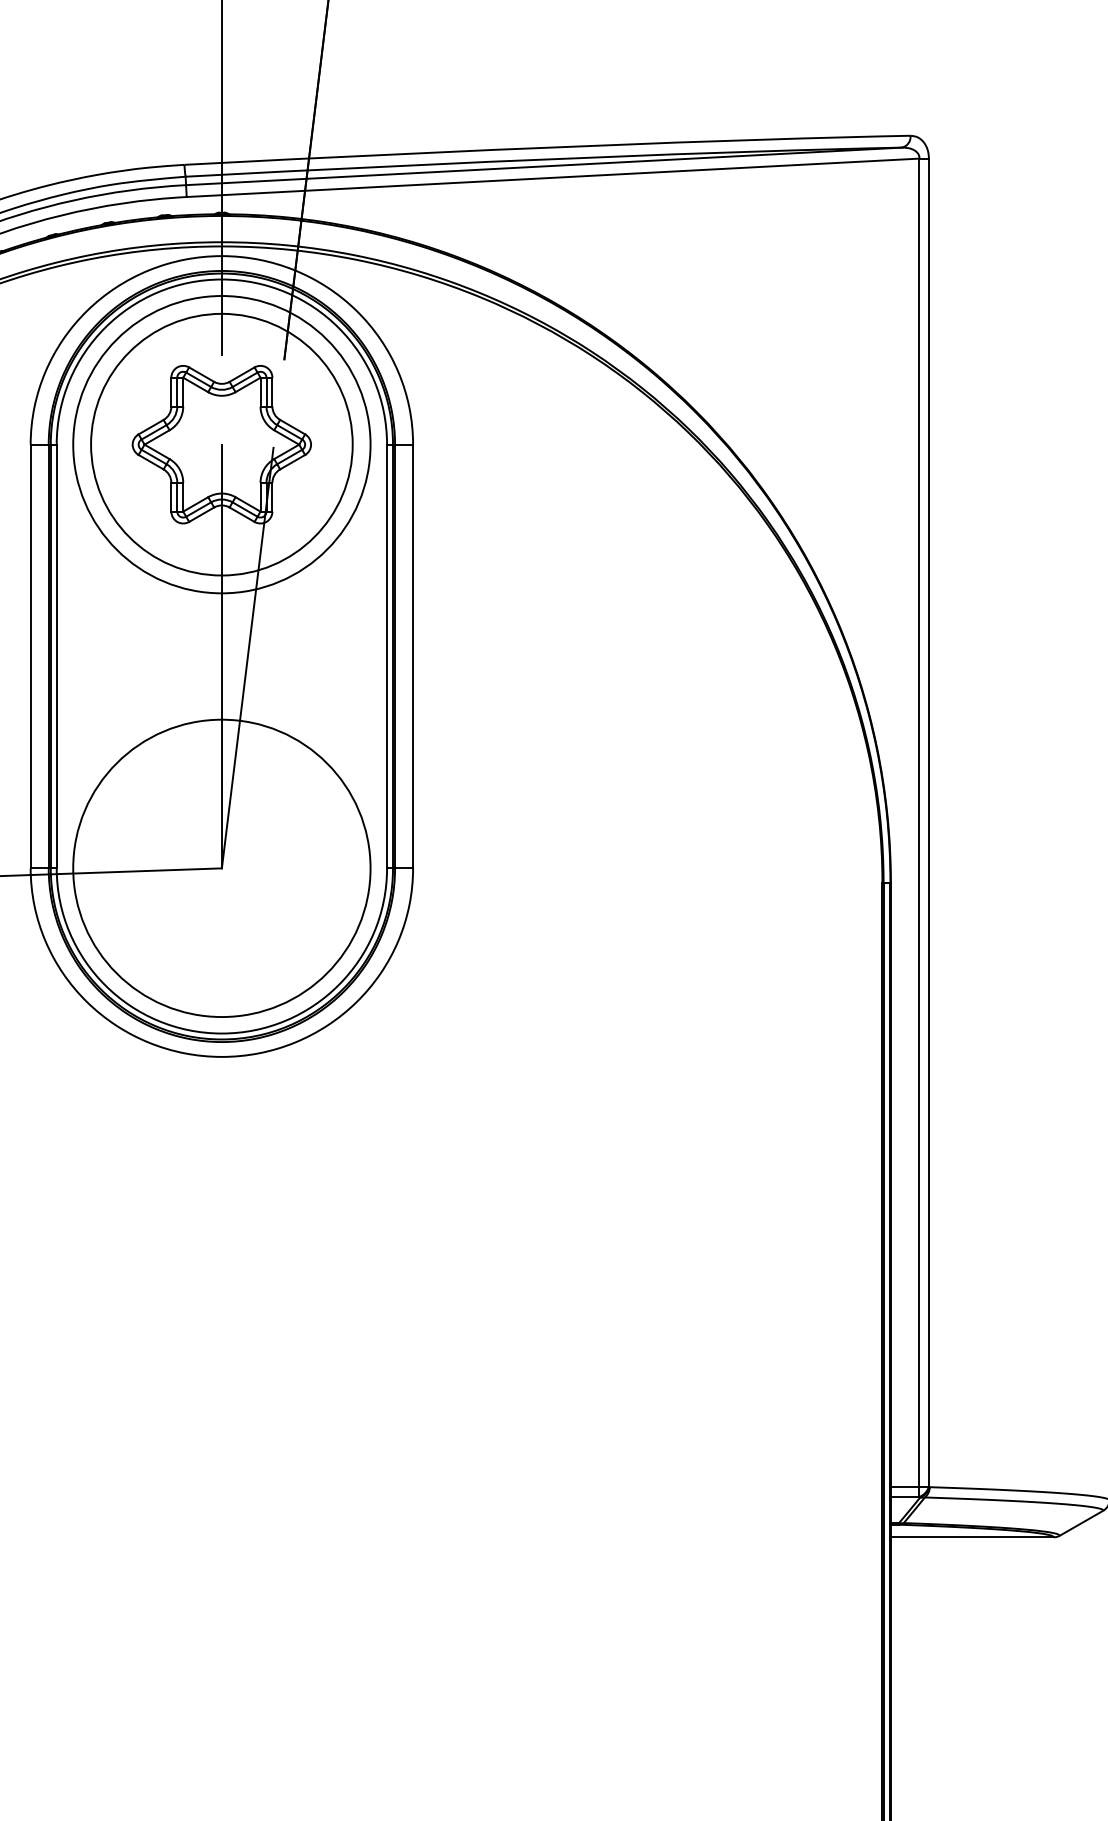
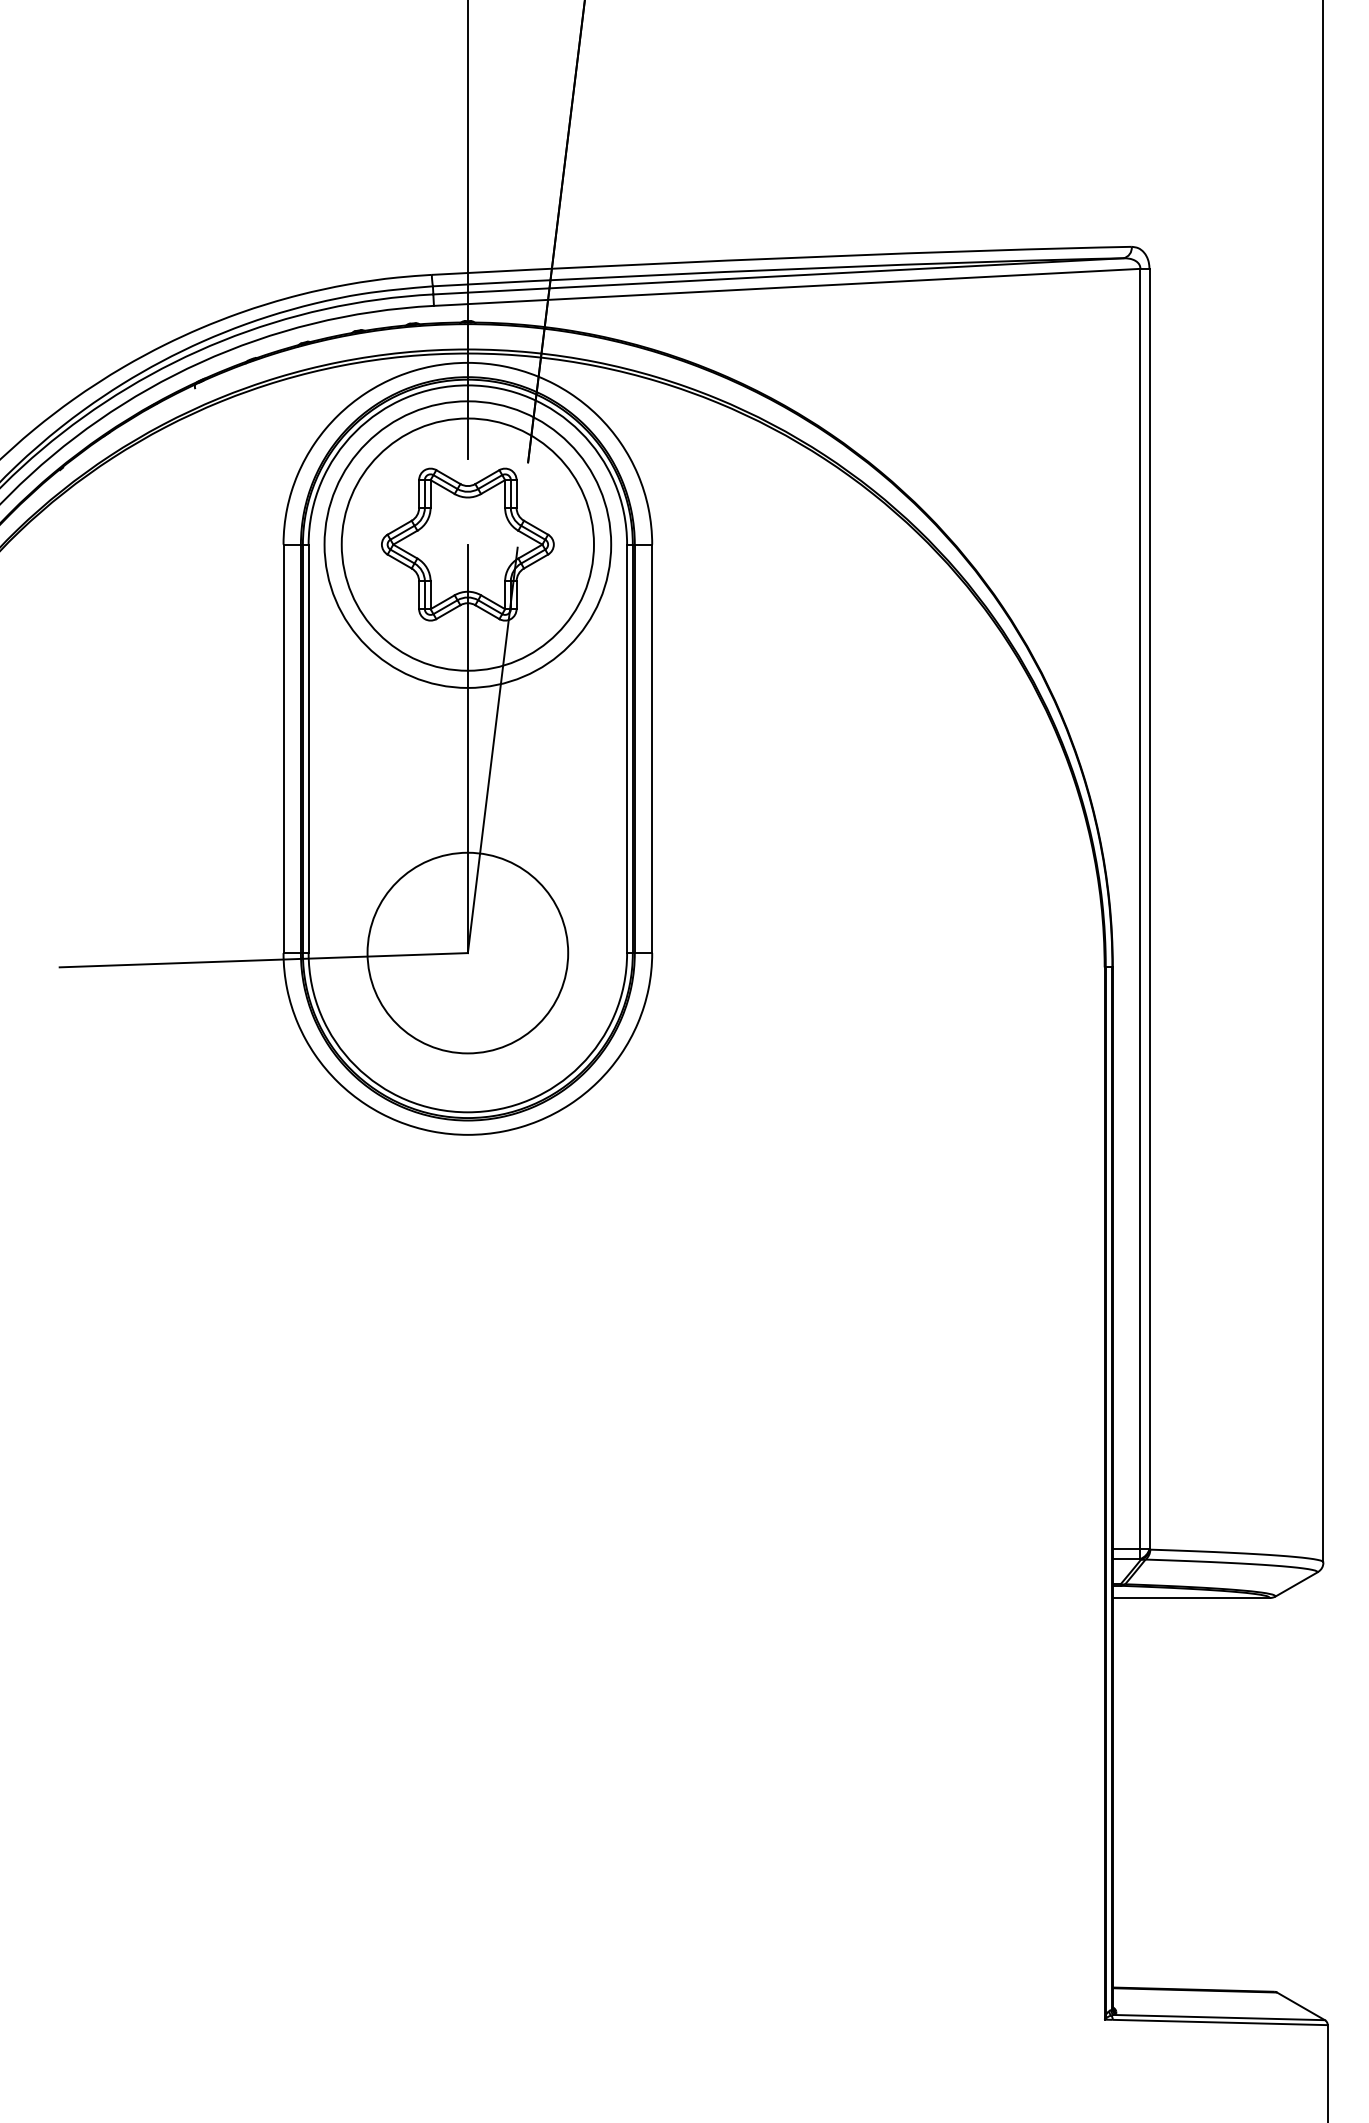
circle: (221, 867) -> (467, 952), size x0.7

